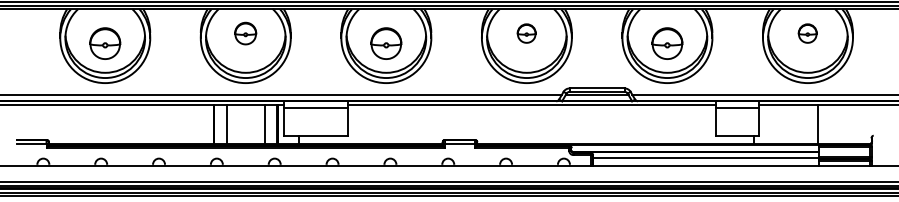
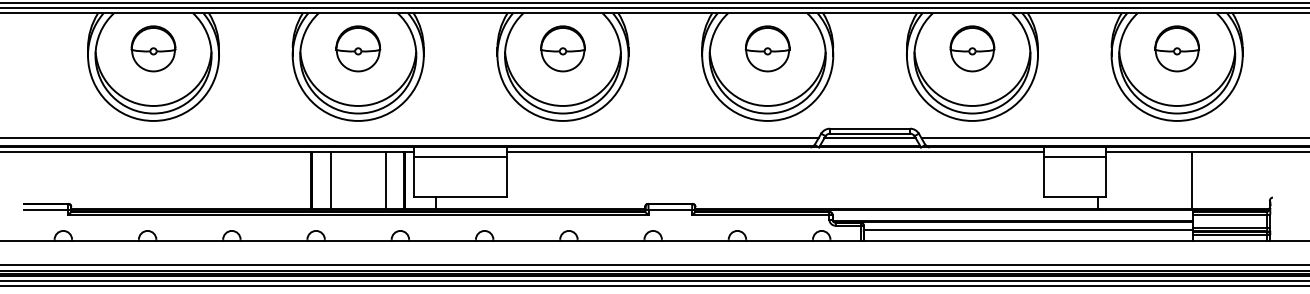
part: (245, 33) -> (357, 48), size x1.43
part: (526, 33) -> (767, 48), size x1.67
part: (807, 33) -> (1176, 48), size x1.67
part: (105, 43) -> (153, 48), moved
part: (386, 43) -> (563, 48), moved
part: (667, 43) -> (972, 48), moved

